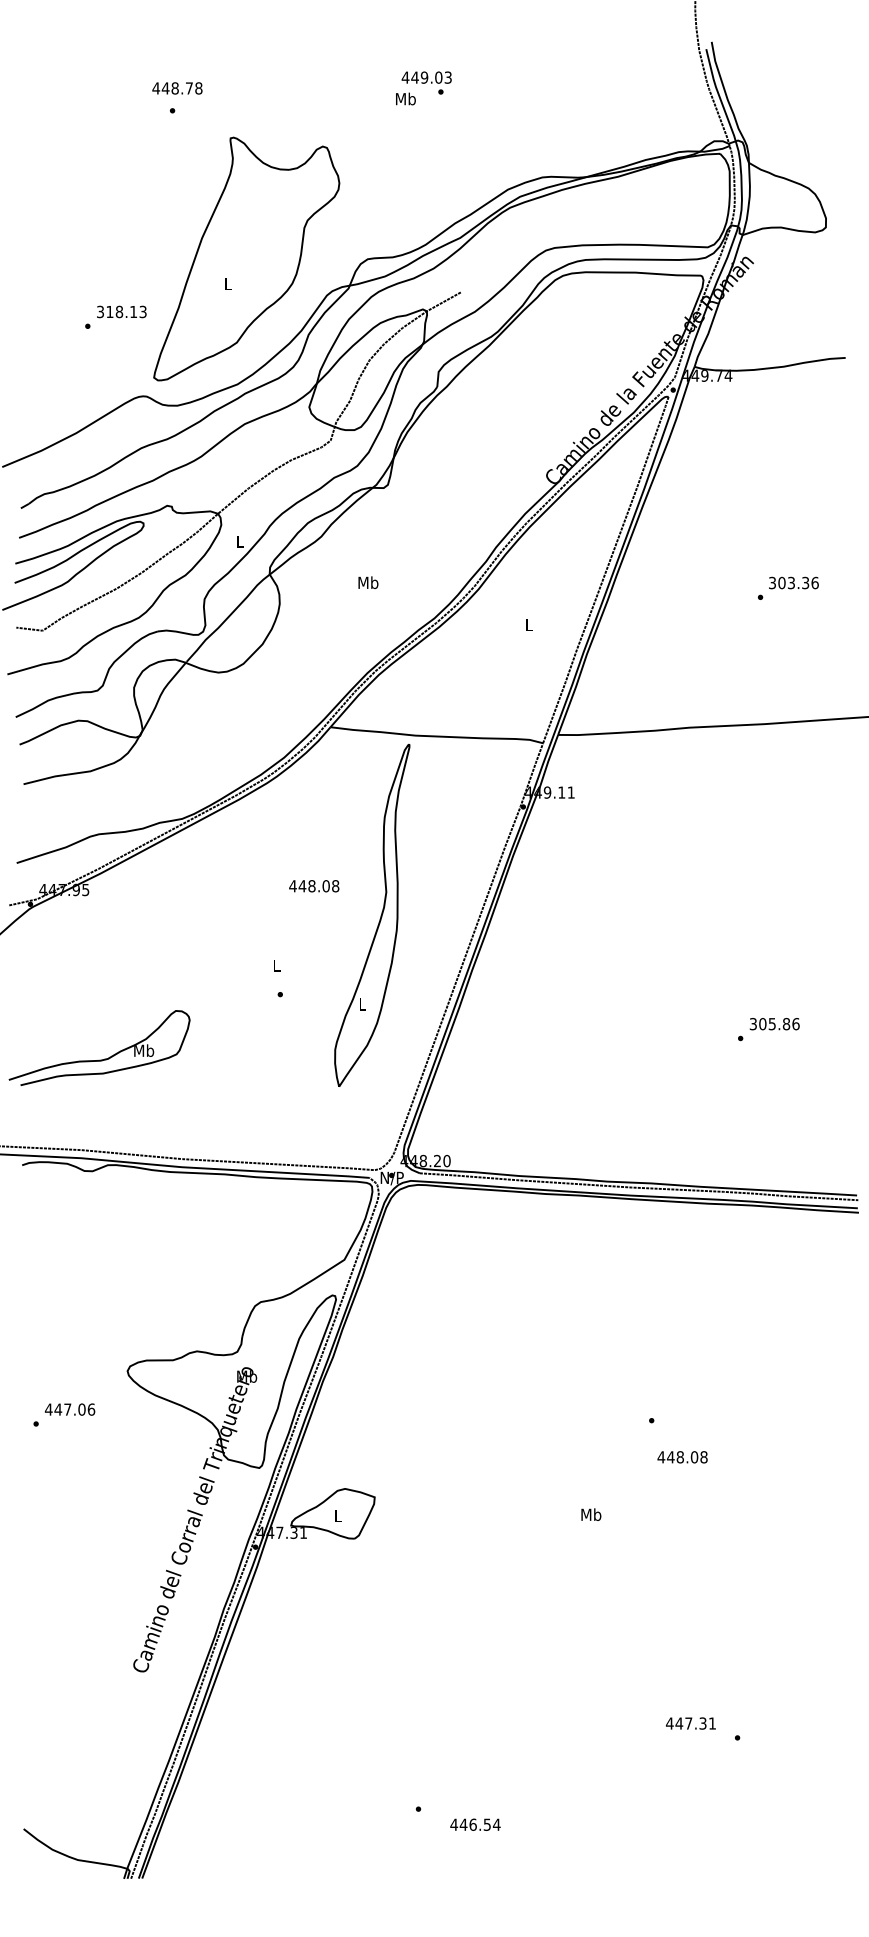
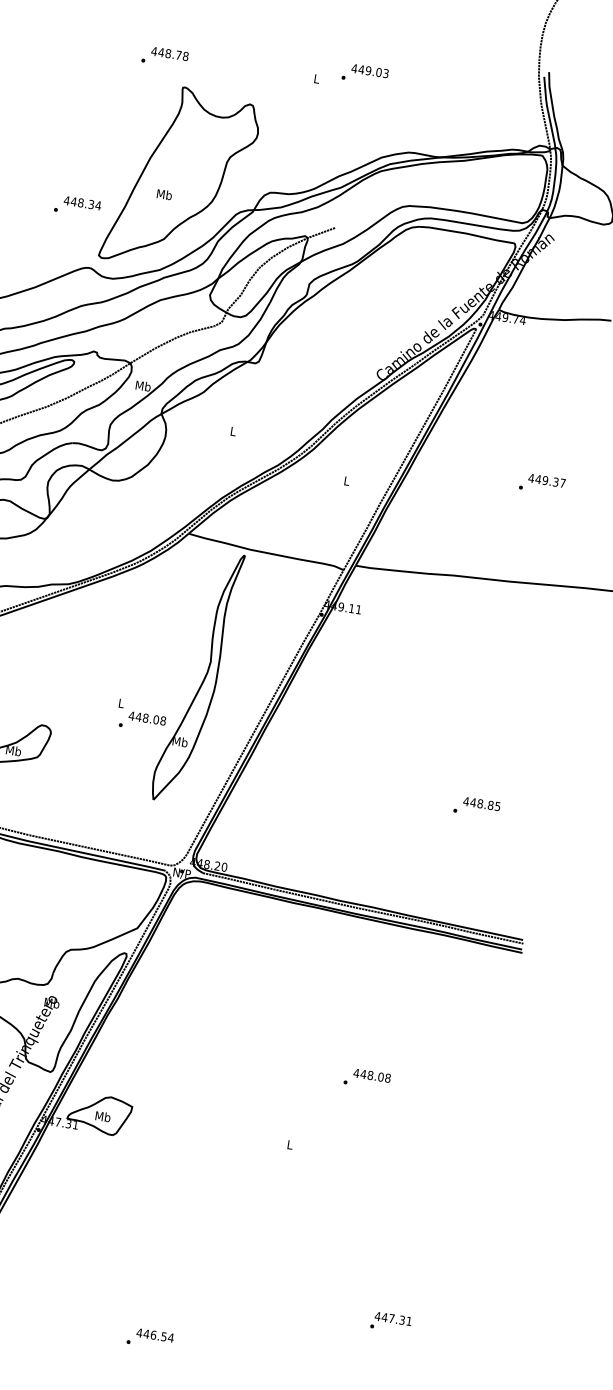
text: (426, 77) -> (369, 70), moved
text: (177, 88) -> (170, 54), moved
text: (405, 98) -> (316, 78), Mb -> L
text: (228, 283) -> (164, 194), L -> Mb
text: (121, 311) -> (82, 202), 318.13 -> 448.34
text: (240, 541) -> (143, 386), L -> Mb
text: (368, 582) -> (233, 431), Mb -> L
text: (793, 582) -> (546, 480), 303.36 -> 449.37
text: (314, 886) -> (147, 718), moved
text: (362, 1004) -> (180, 741), L -> Mb
text: (774, 1024) -> (481, 804), 305.86 -> 448.85
text: (682, 1457) -> (372, 1075), moved
text: (591, 1514) -> (290, 1144), Mb -> L
text: (338, 1515) -> (103, 1116), L -> Mb
text: (690, 1723) -> (393, 1318), moved
text: (475, 1824) -> (155, 1335), moved

